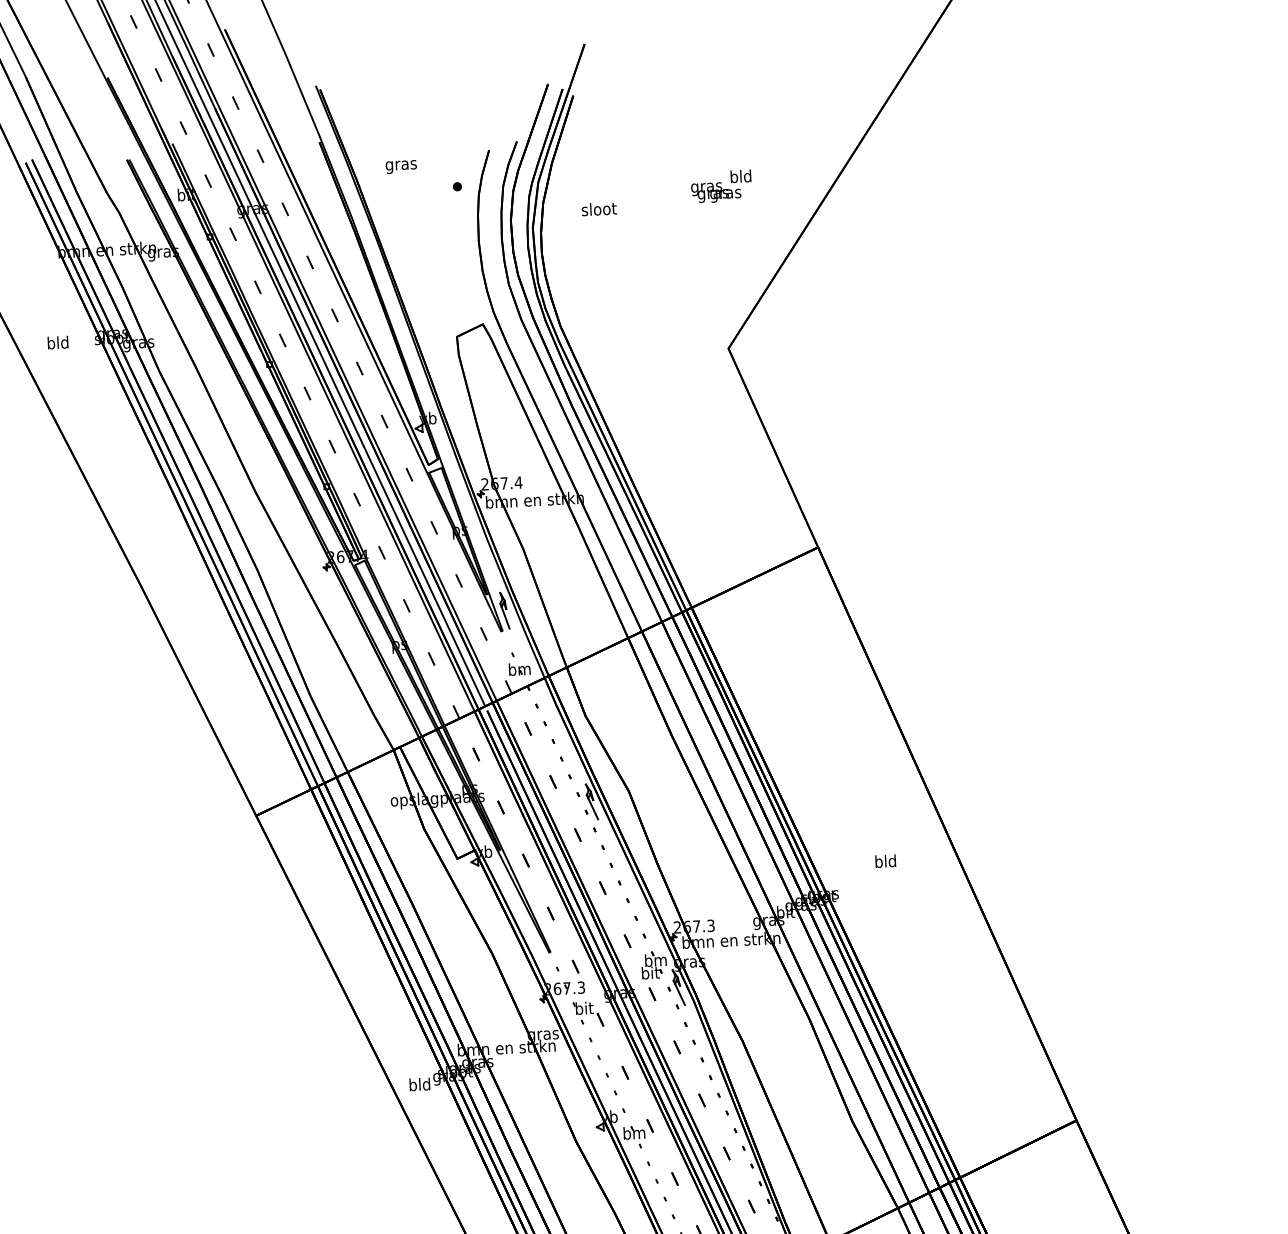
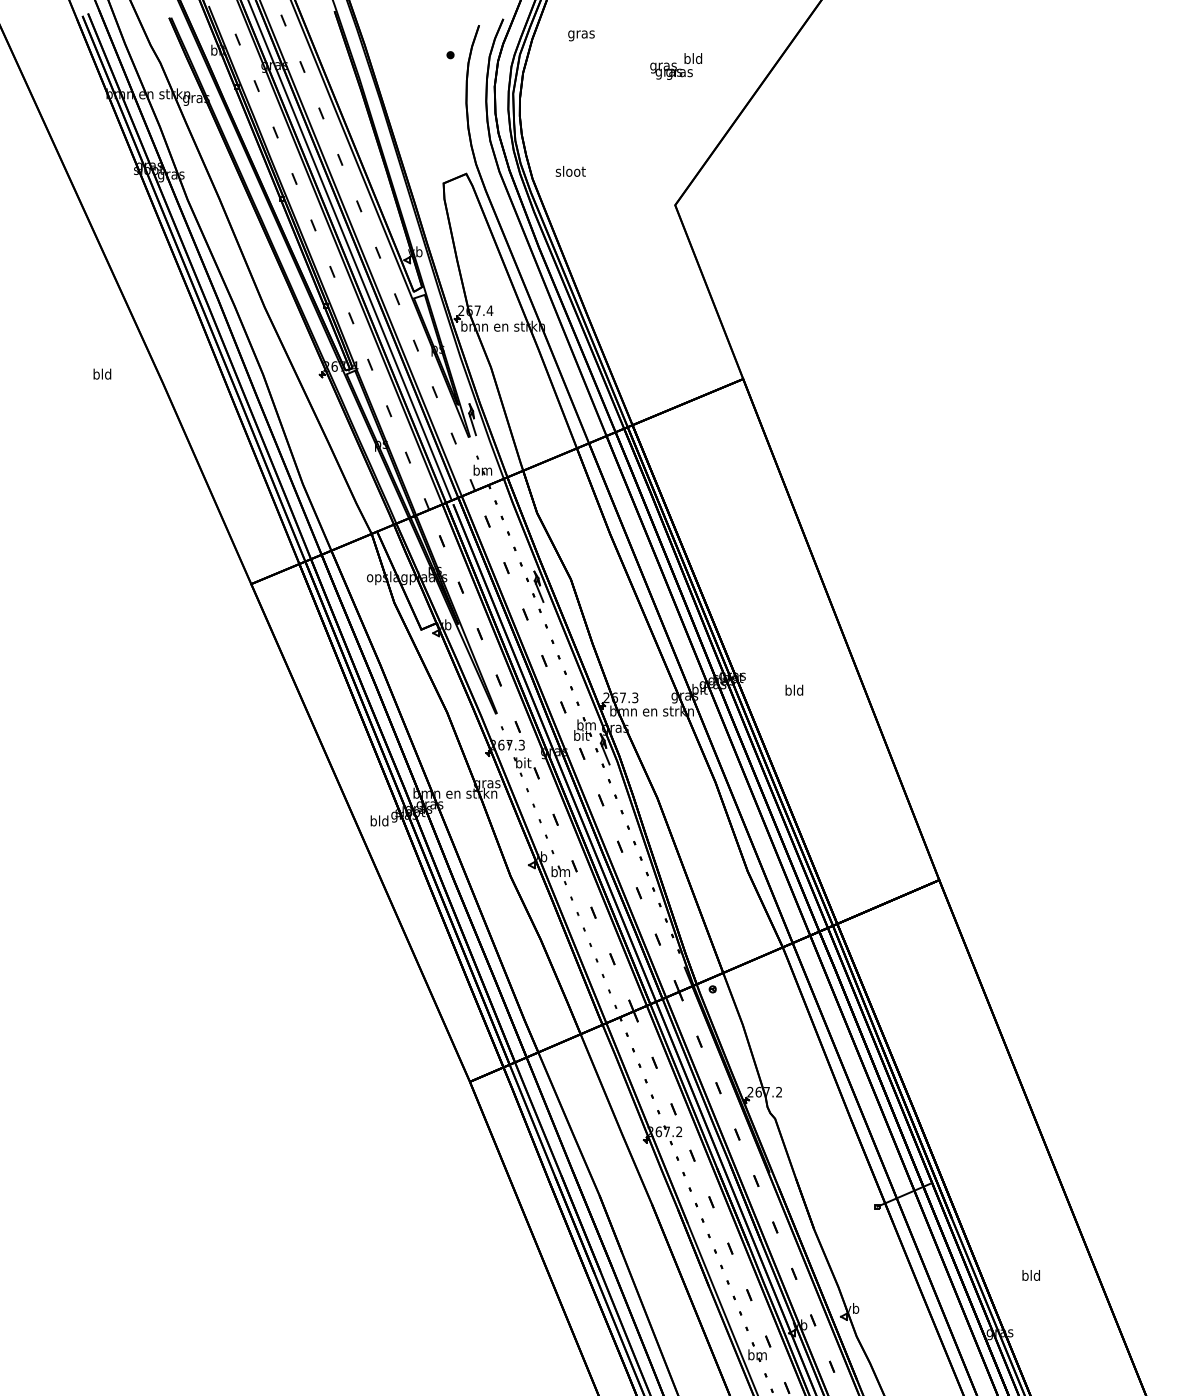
text: (401, 166) -> (581, 35), moved
text: (598, 209) -> (570, 171), moved
text: (58, 341) -> (102, 373), moved
text: (885, 860) -> (794, 689), moved

